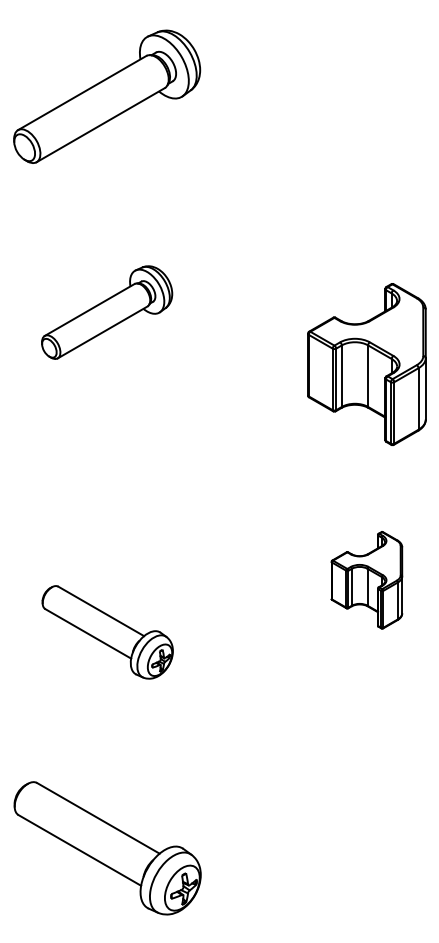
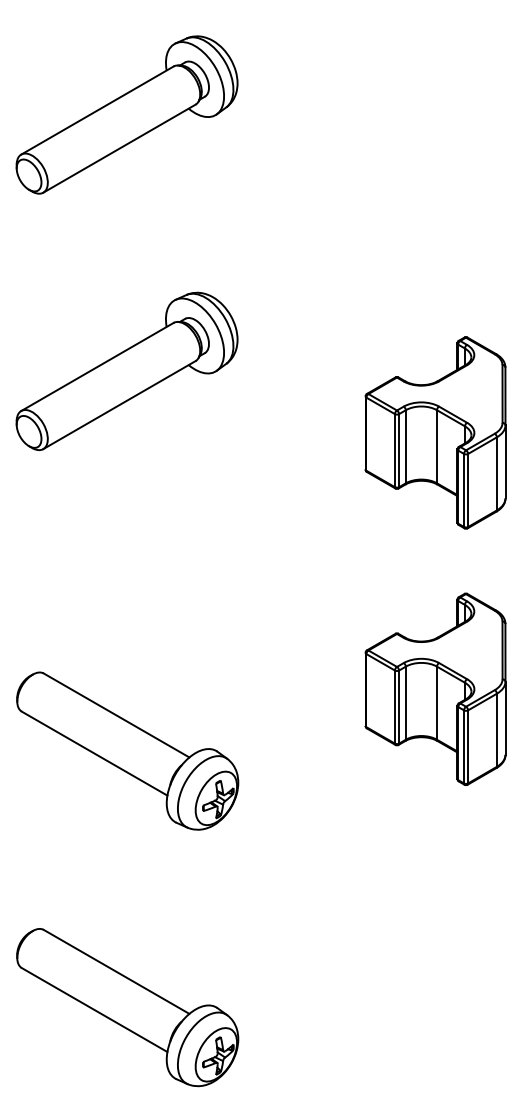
part: (106, 311) -> (126, 370), size x1.43
part: (366, 579) -> (435, 688), size x1.67
part: (107, 631) -> (127, 750), size x1.43

